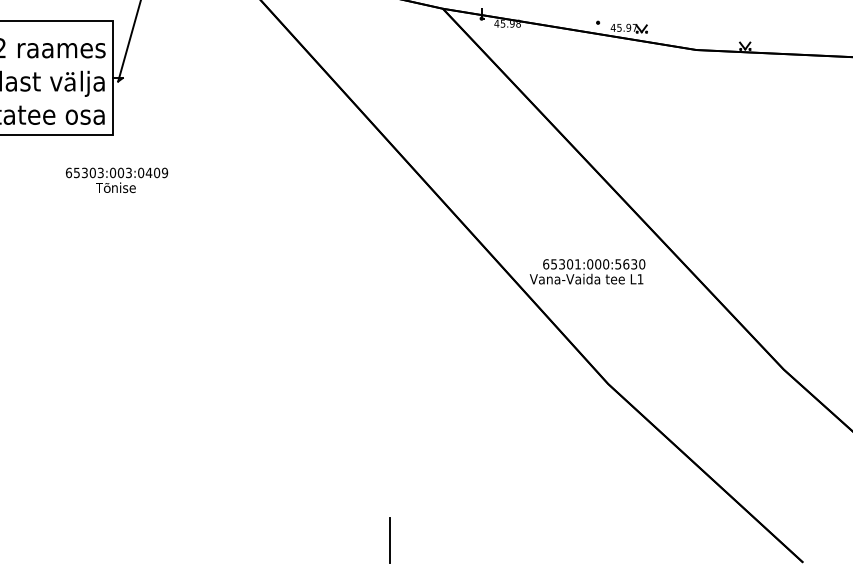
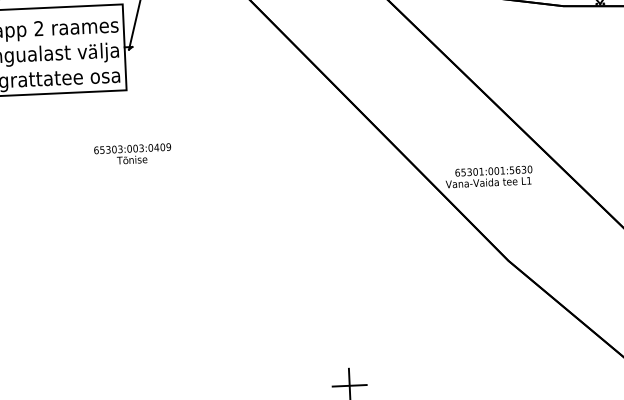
text: (117, 179) -> (133, 153), moved
text: (606, 264) -> (503, 170), 65301:000:5630 -> 65301:001:5630
line: (389, 540) -> (349, 386), added

